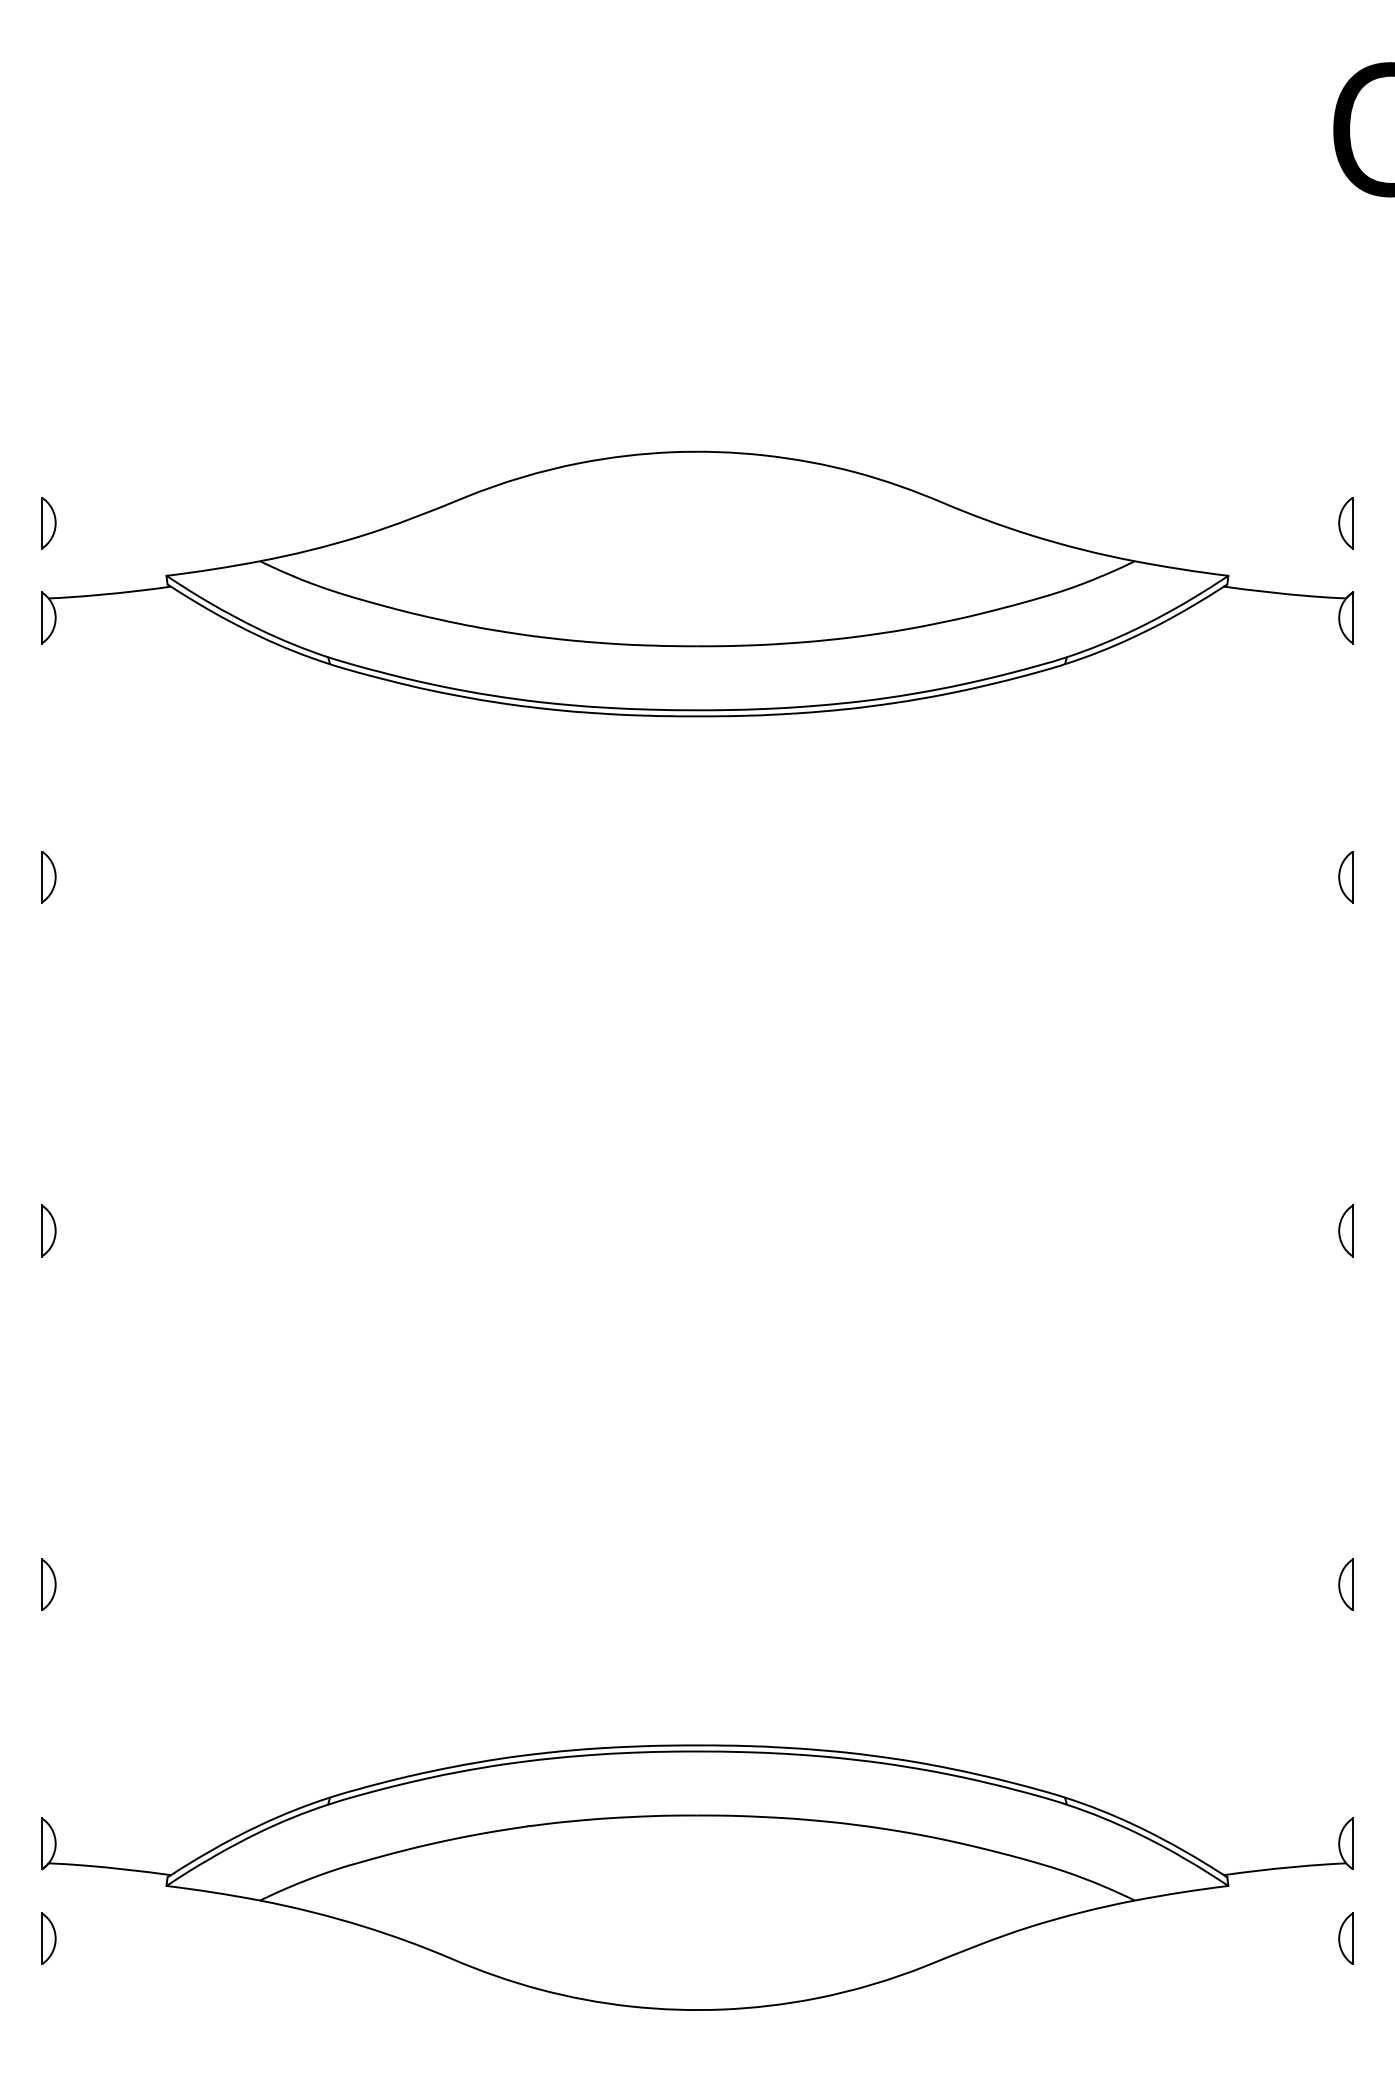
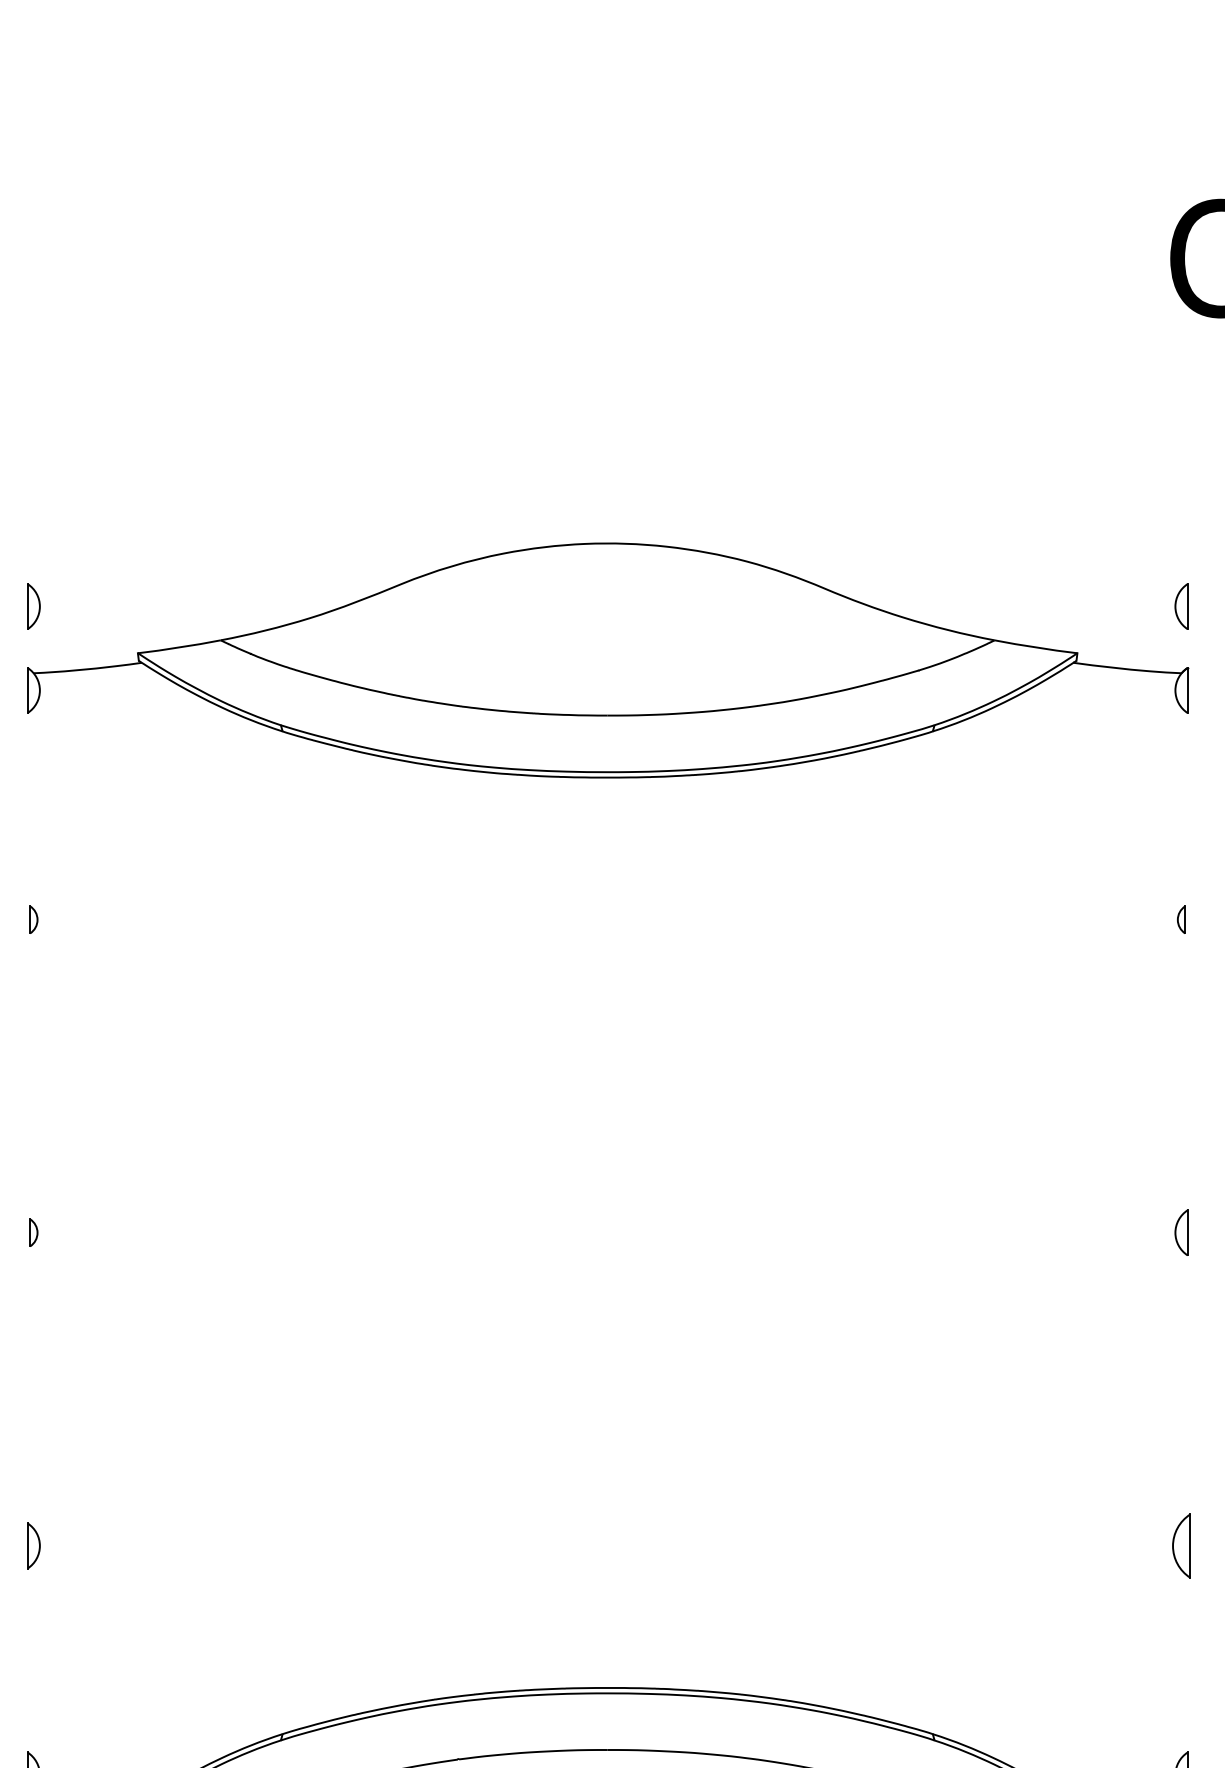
part: (48, 877) -> (33, 920), size x0.6
part: (1345, 877) -> (1181, 920), size x0.6
part: (48, 1230) -> (33, 1232), size x0.6
part: (1345, 1584) -> (1181, 1545), size x1.4

